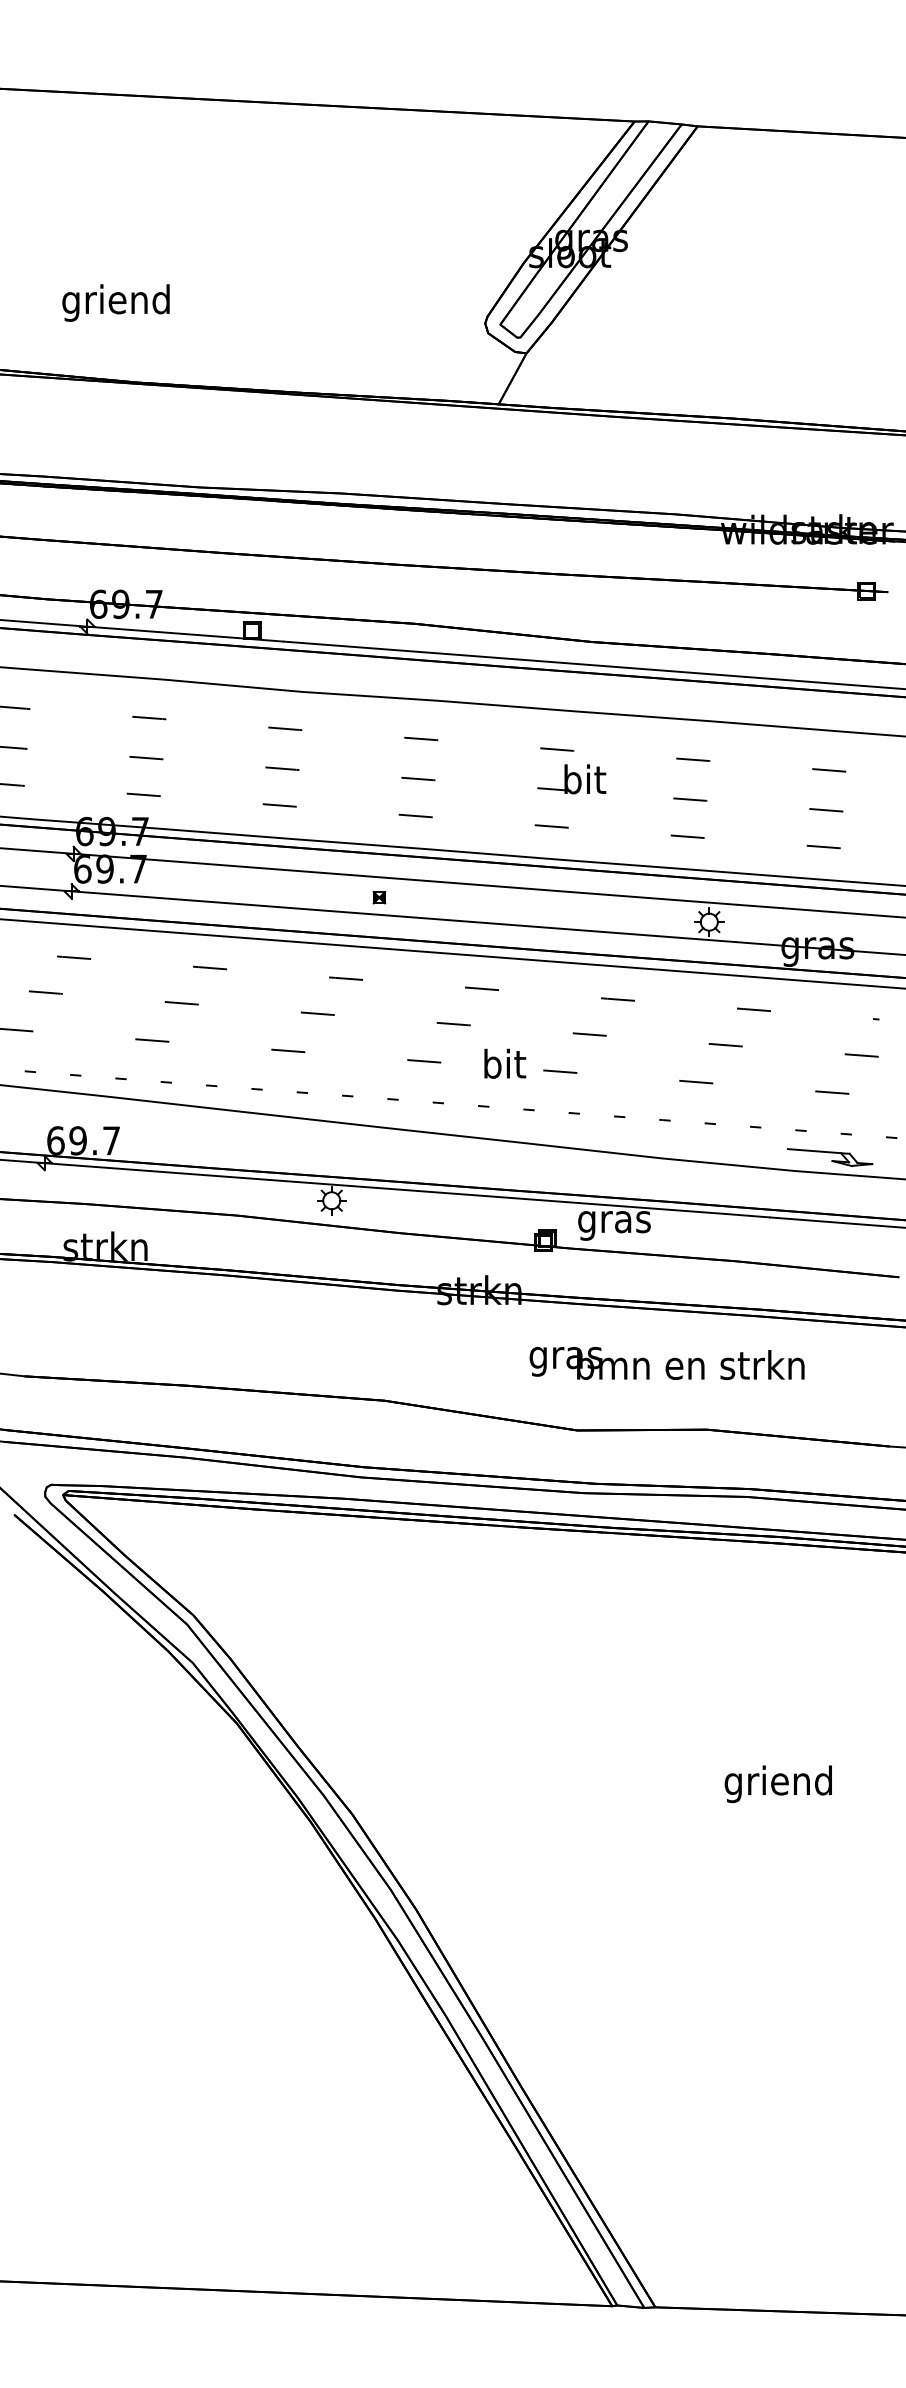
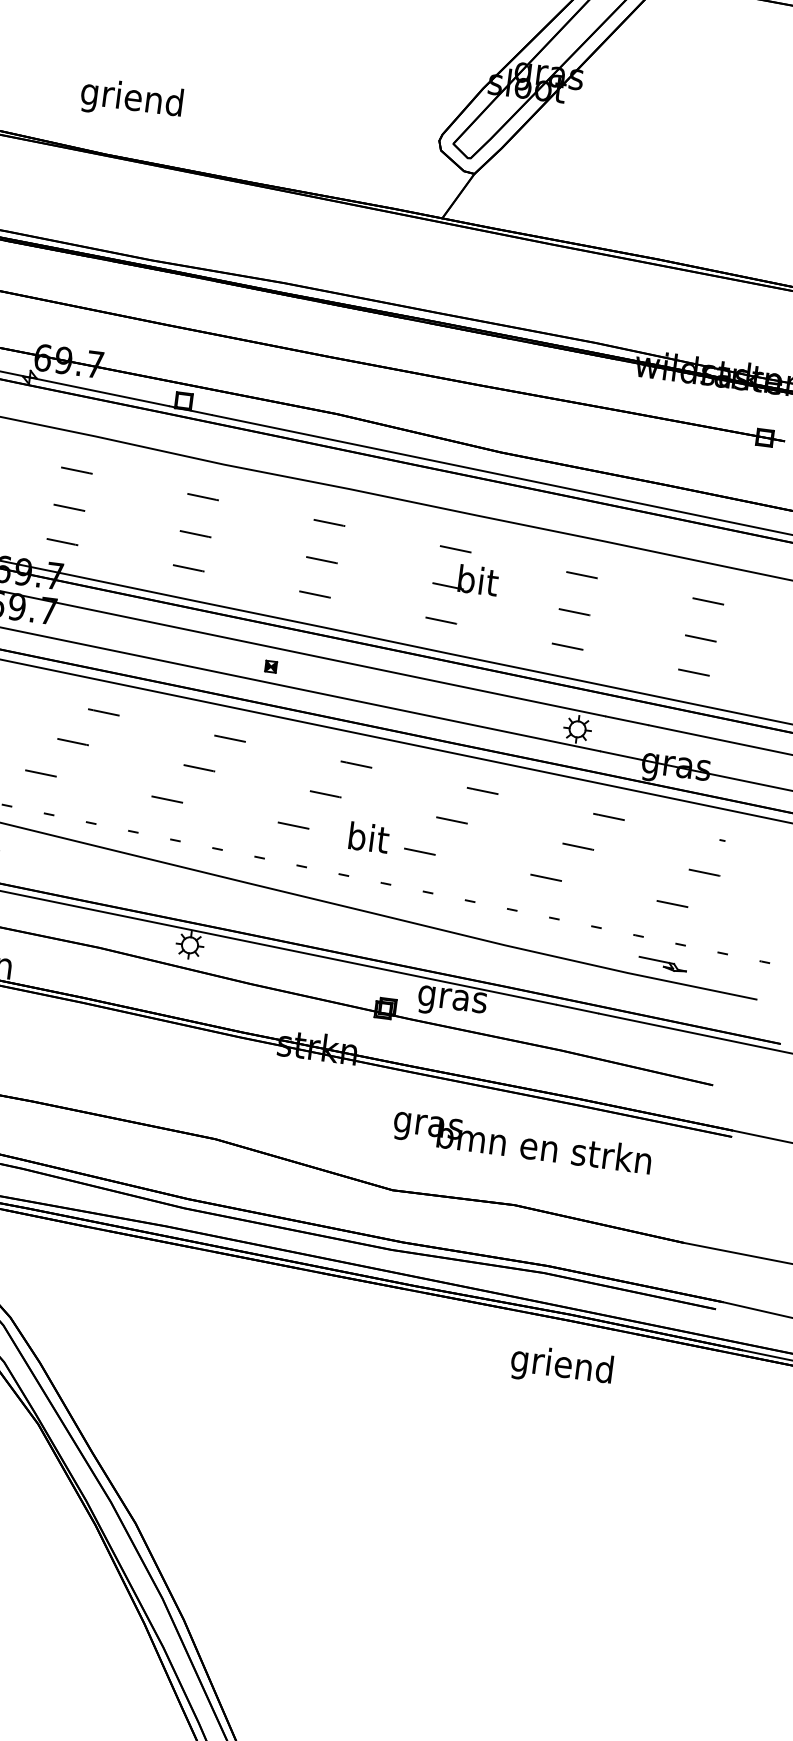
text: (115, 302) -> (131, 99), moved
part: (830, 1157) -> (662, 964), size x0.6
text: (666, 1363) -> (521, 1142), moved
text: (777, 1784) -> (560, 1367), moved

